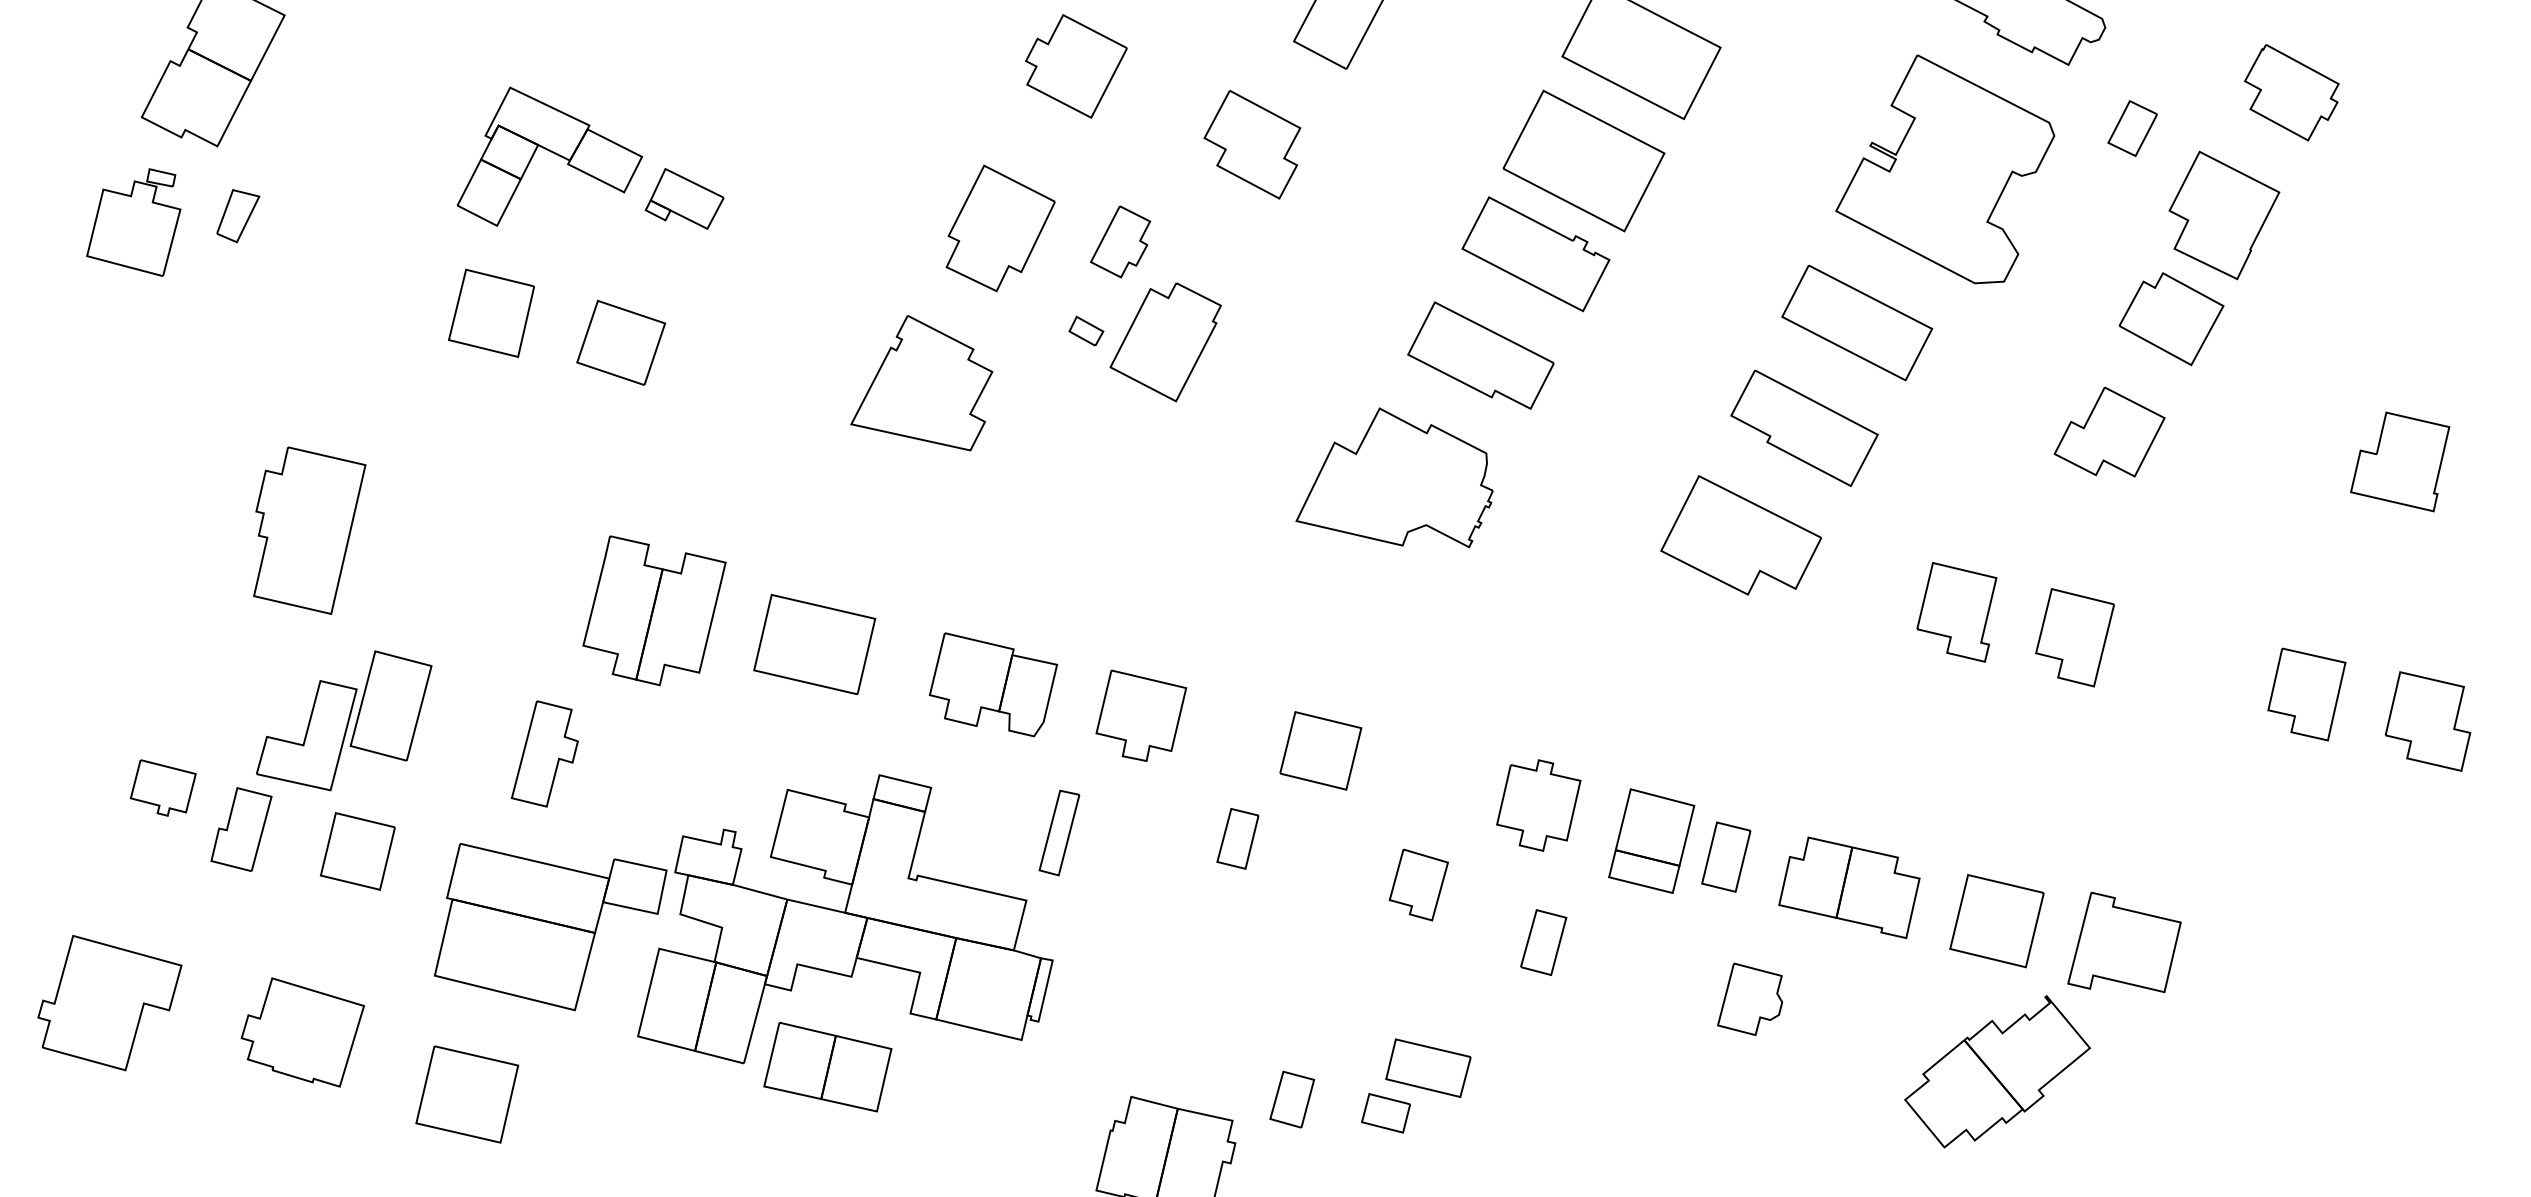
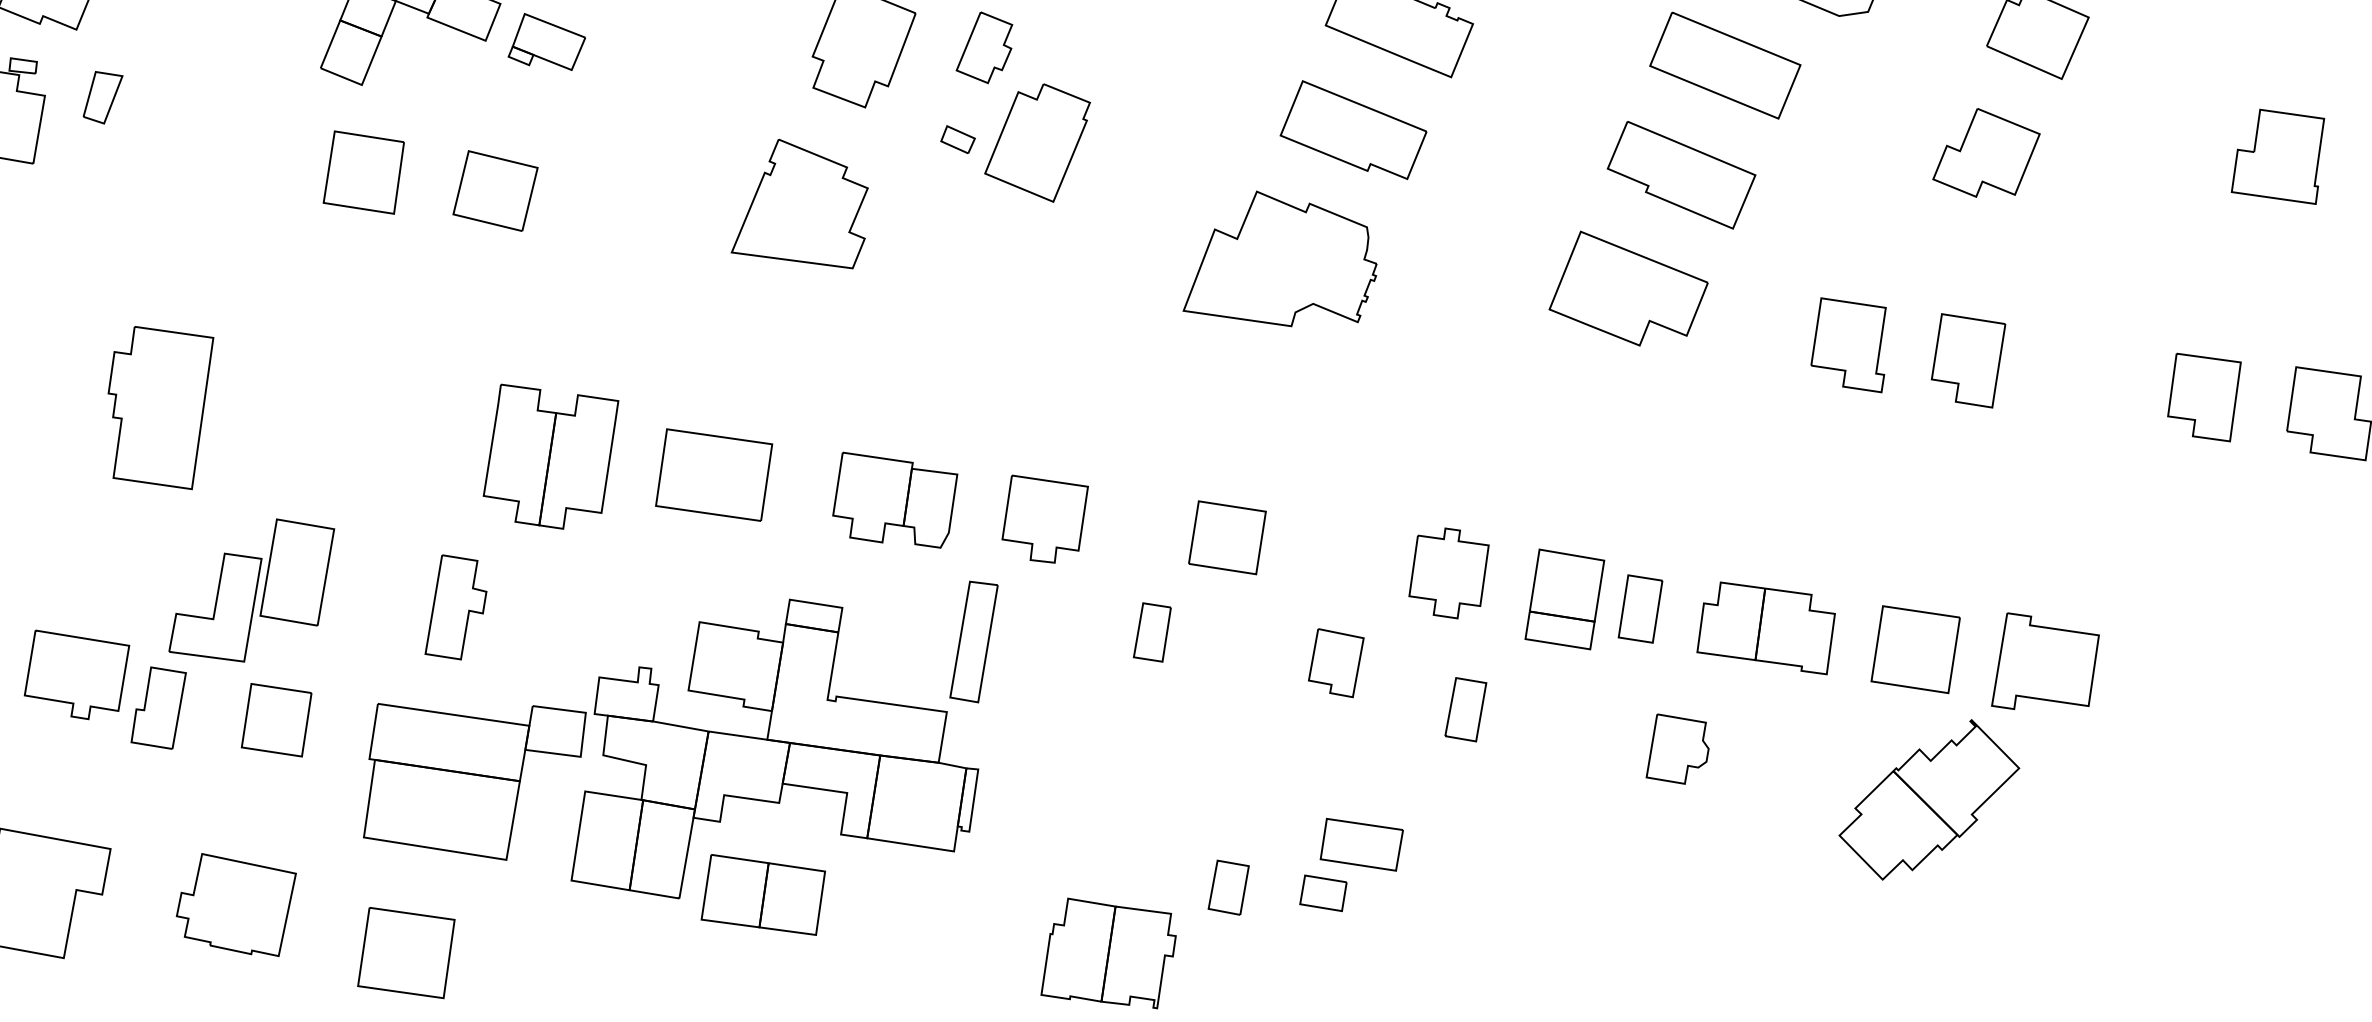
part: (309, 530) -> (163, 407), moved
part: (163, 787) -> (77, 673), size x1.67
part: (1059, 832) -> (974, 641), size x1.43

